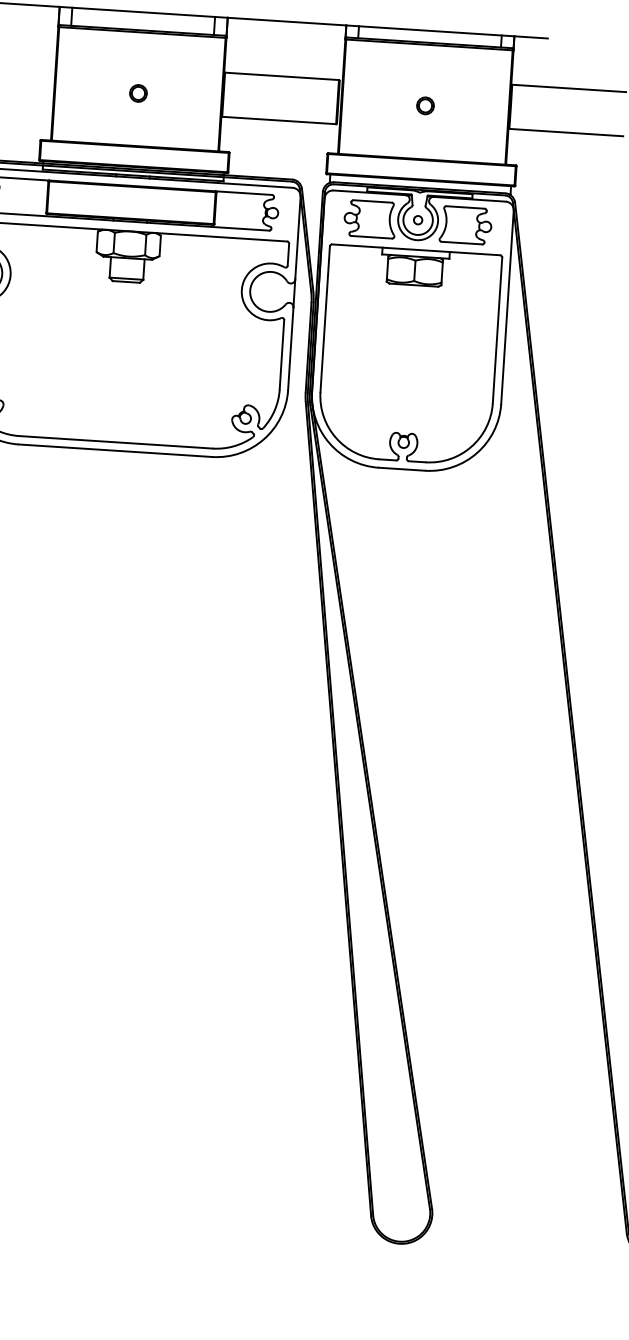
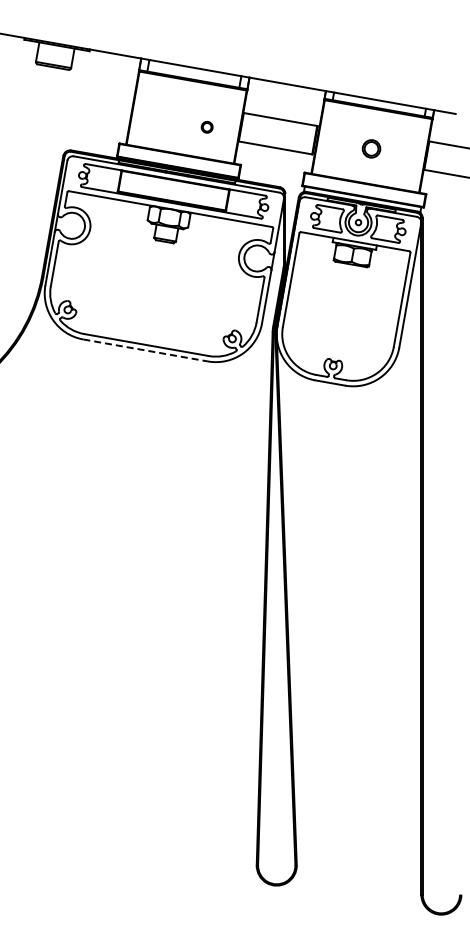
part: (137, 93) -> (206, 127), moved
part: (425, 105) -> (371, 148), size x1.6
line: (116, 450) -> (146, 350), solid -> dashed

